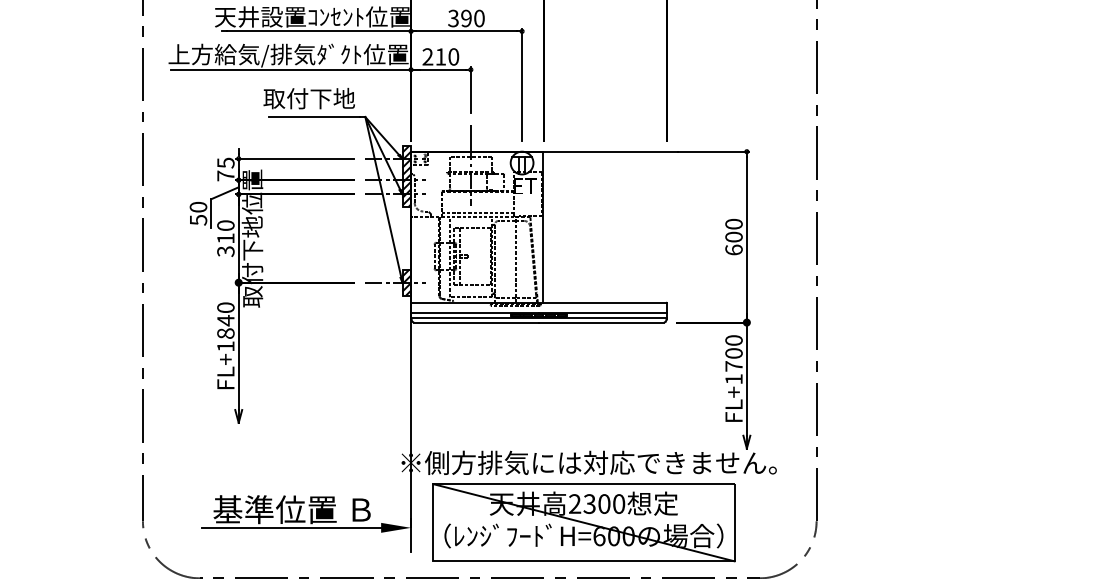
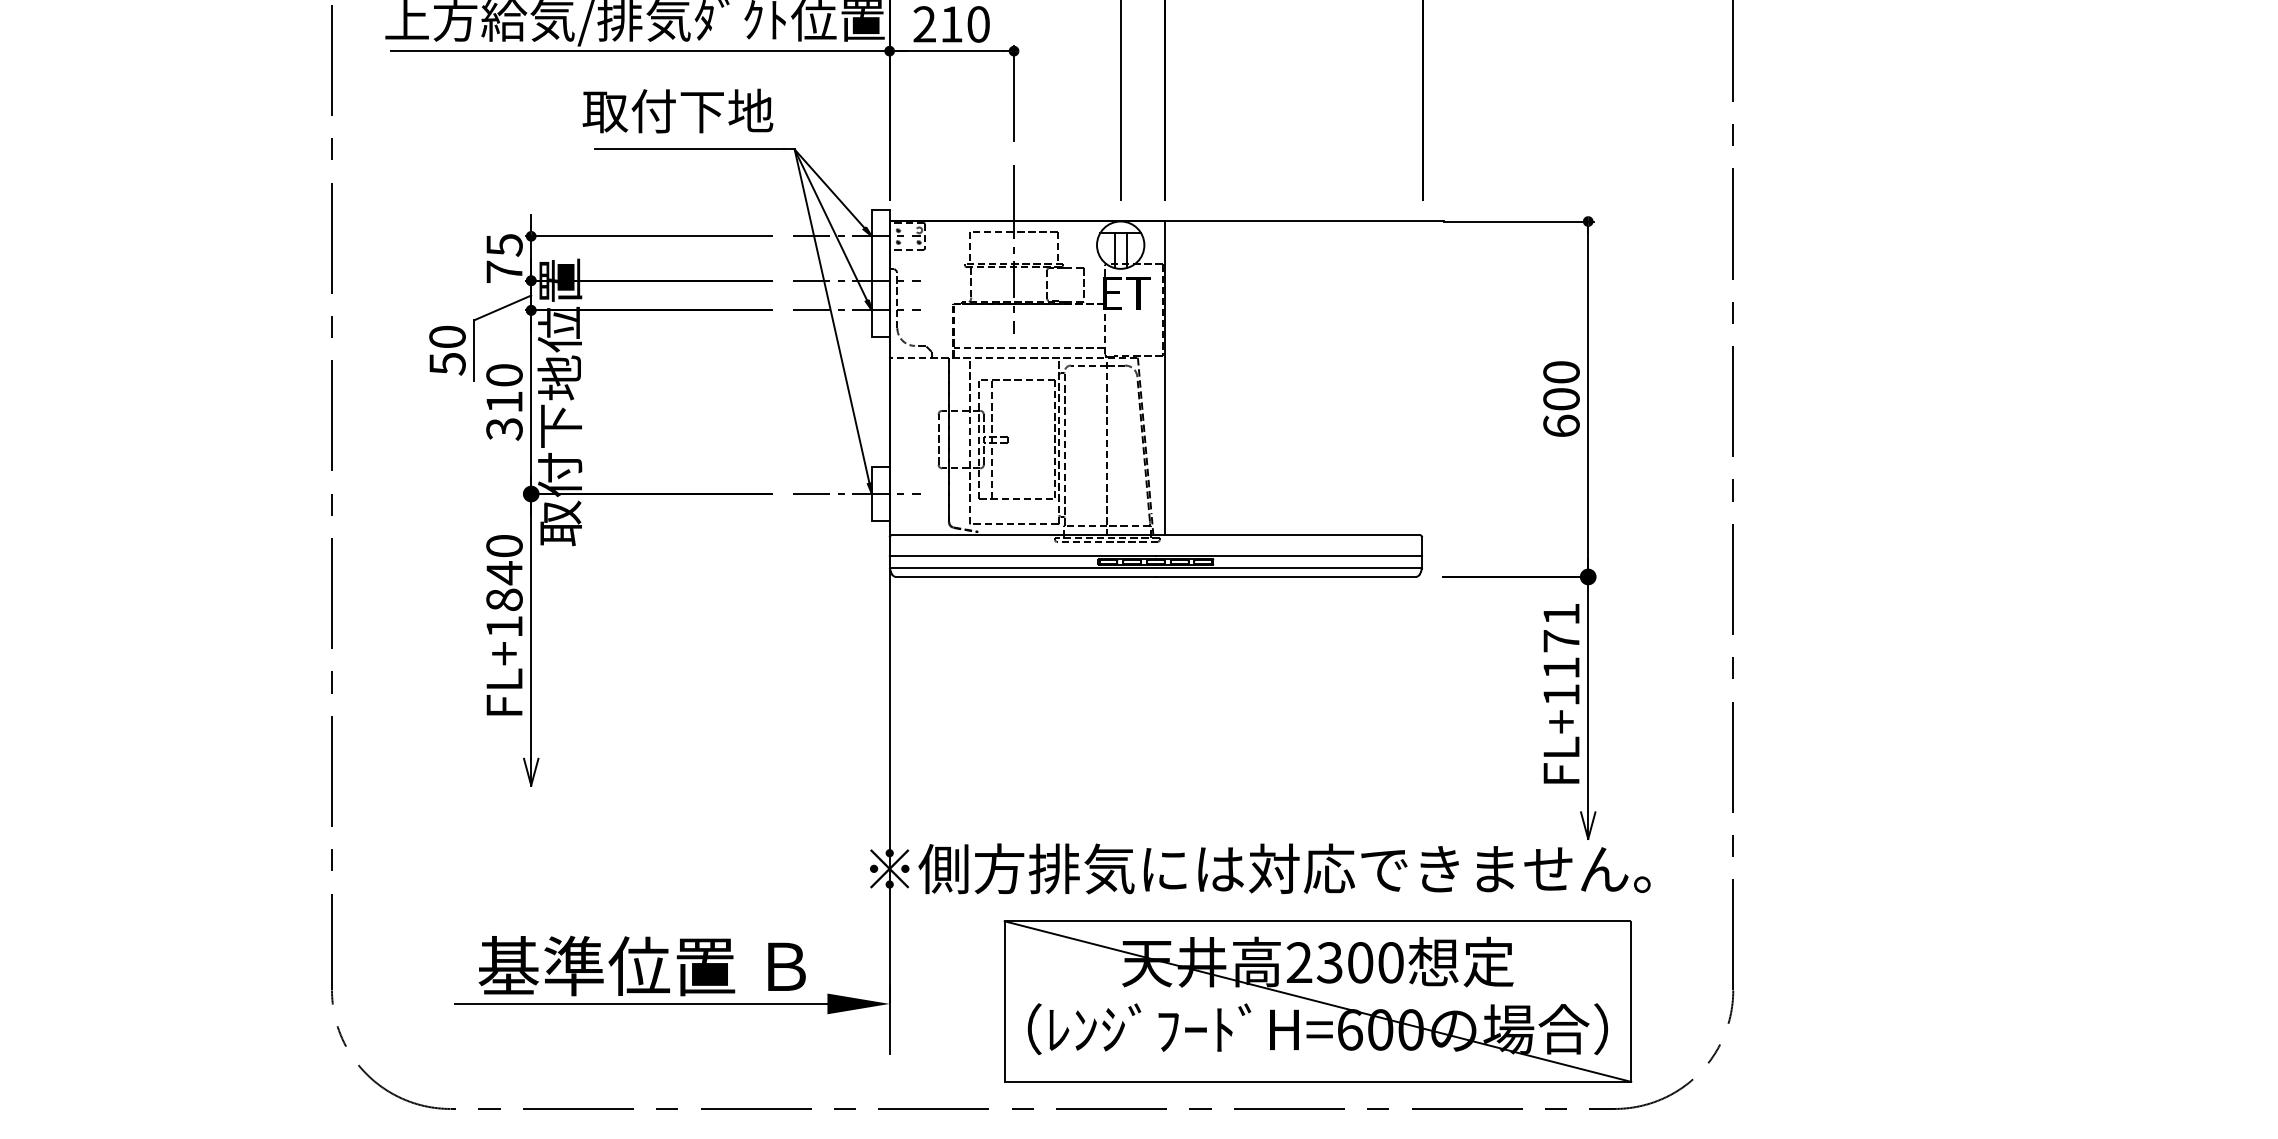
hatch: (406, 176) -> (880, 273), removed
hatch: (406, 282) -> (880, 493), removed
text: (733, 353) -> (1560, 641), FL+1700 -> FL+1171
part: (583, 522) -> (1317, 1001), moved

